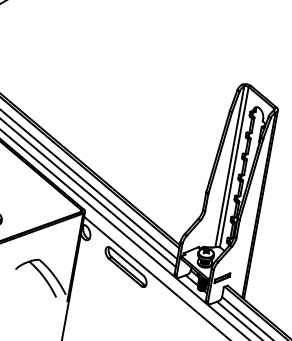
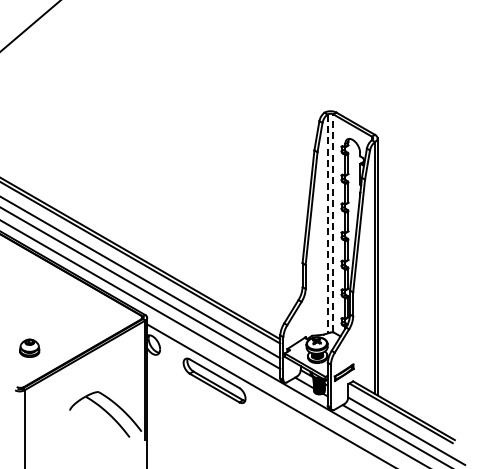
line: (234, 166) -> (333, 222), solid -> dashed
line: (229, 167) -> (327, 224), solid -> dashed

